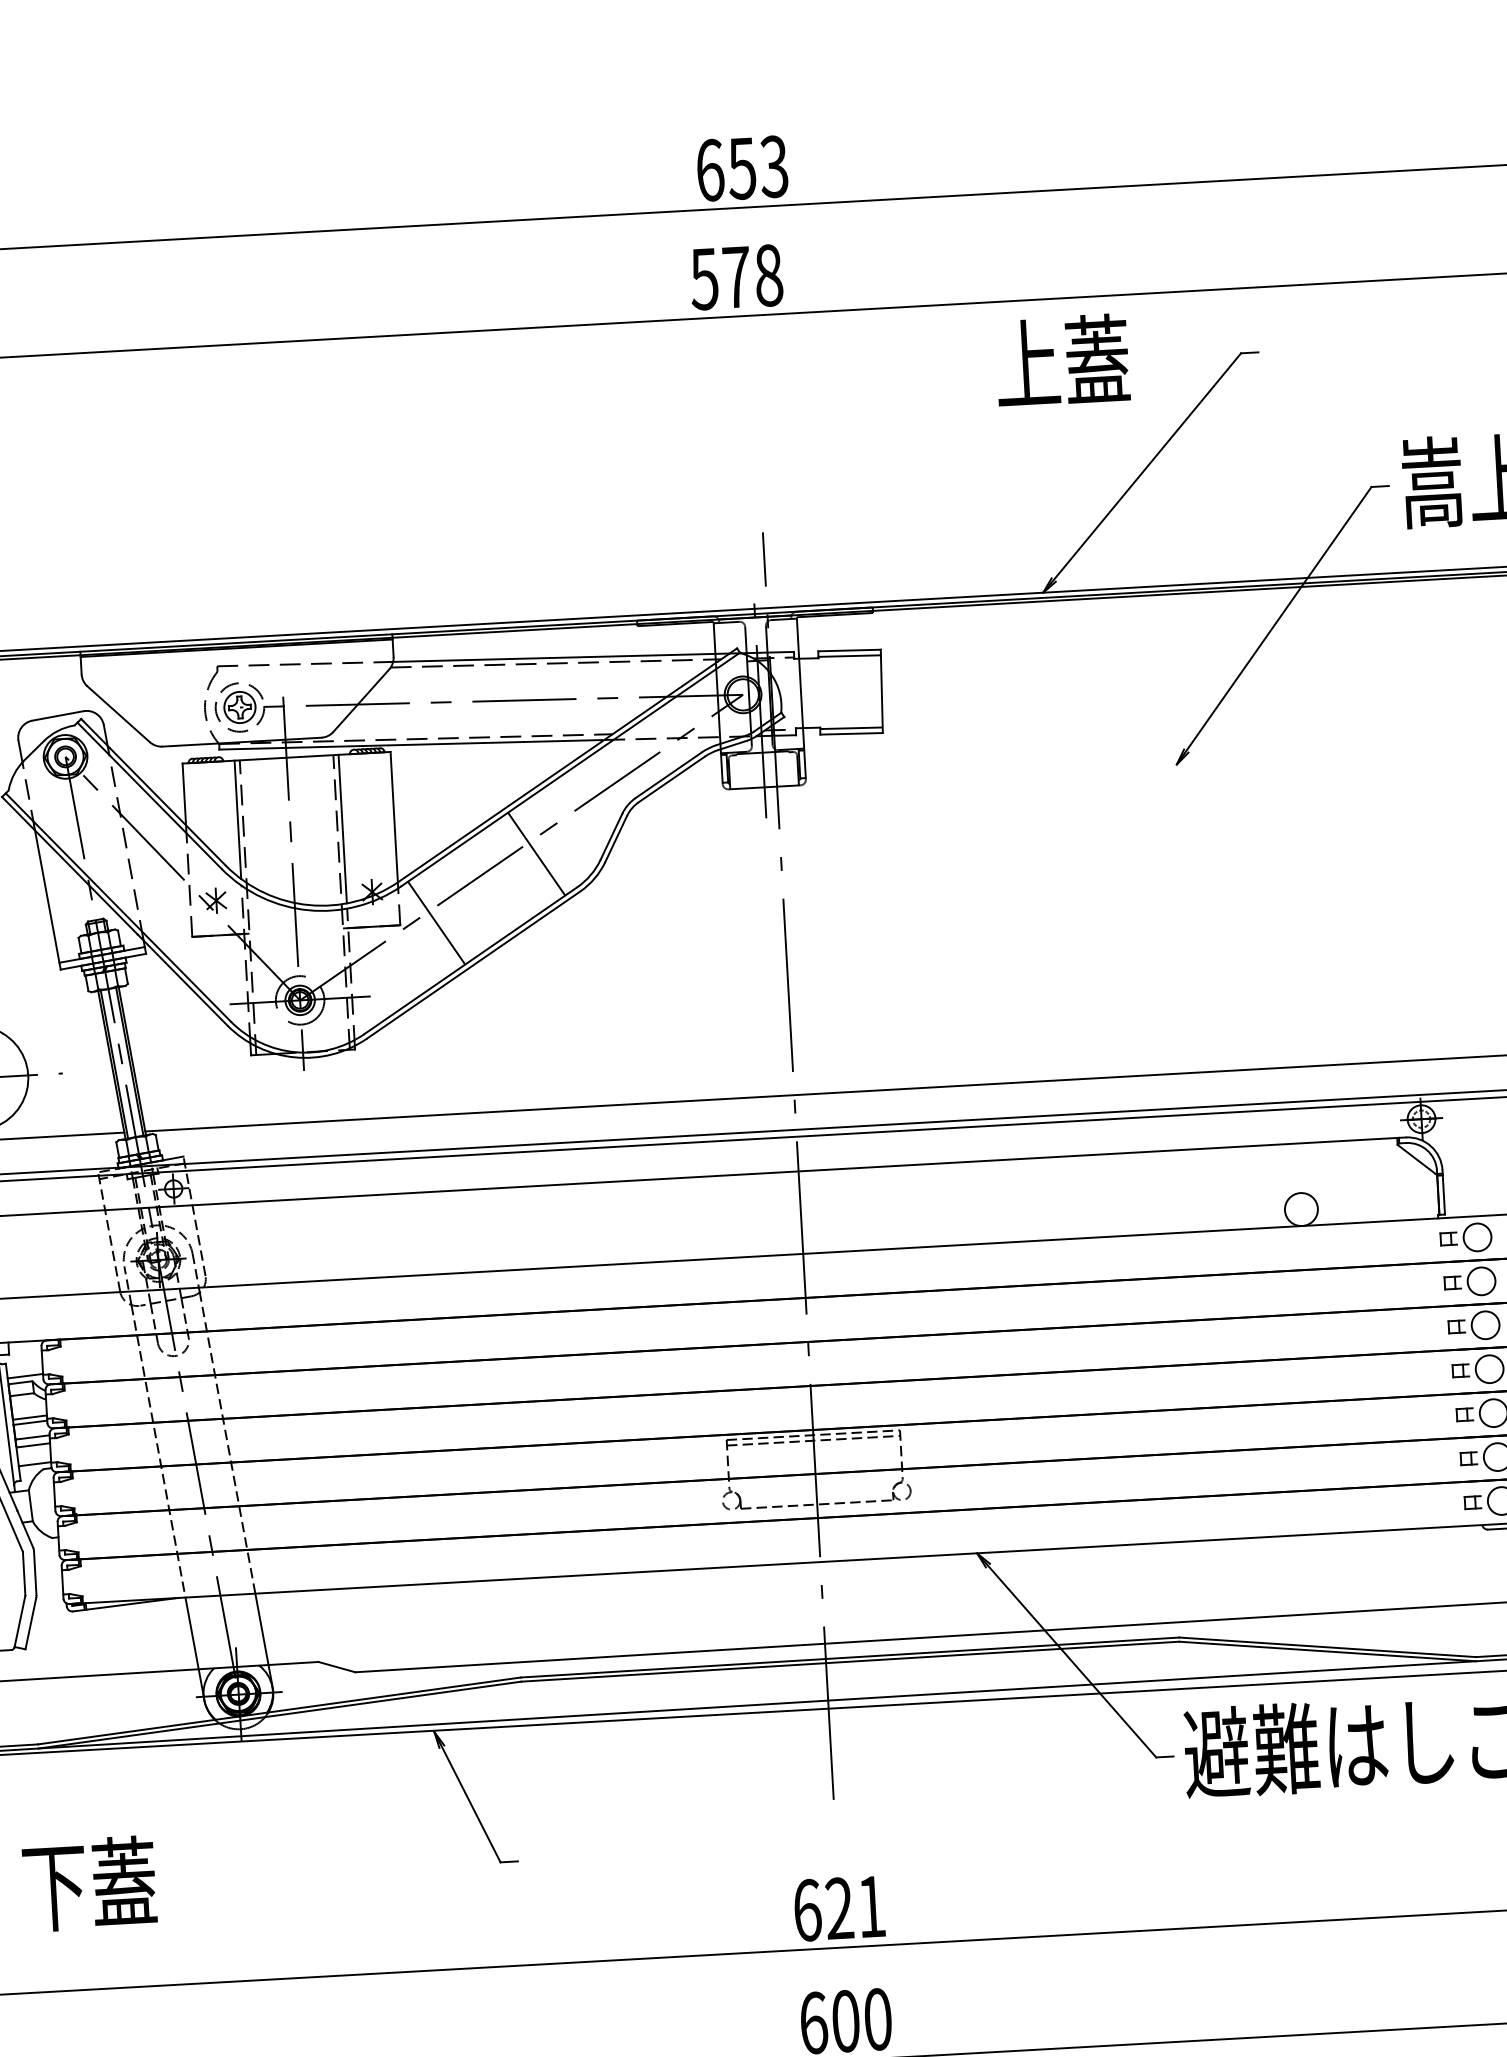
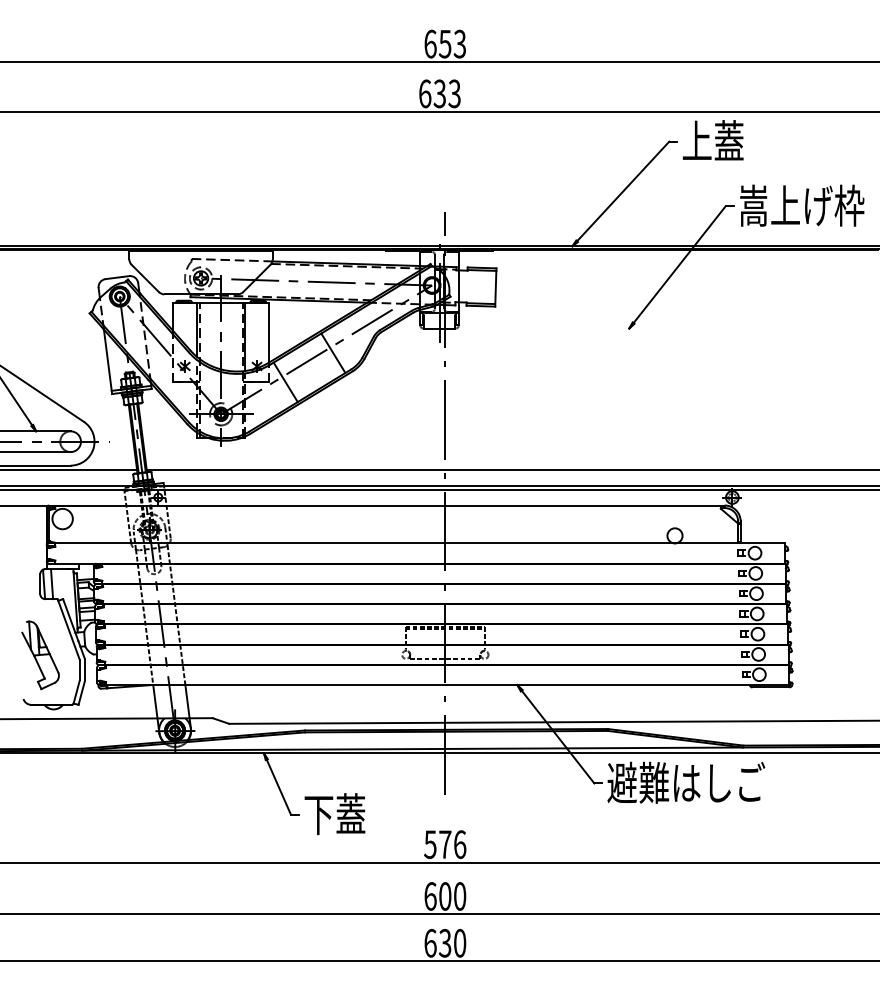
text: (735, 276) -> (439, 93), 578 -> 633
text: (1061, 360) -> (712, 140), moved
text: (88, 1882) -> (334, 813), moved
text: (840, 1908) -> (445, 844), 621 -> 576

